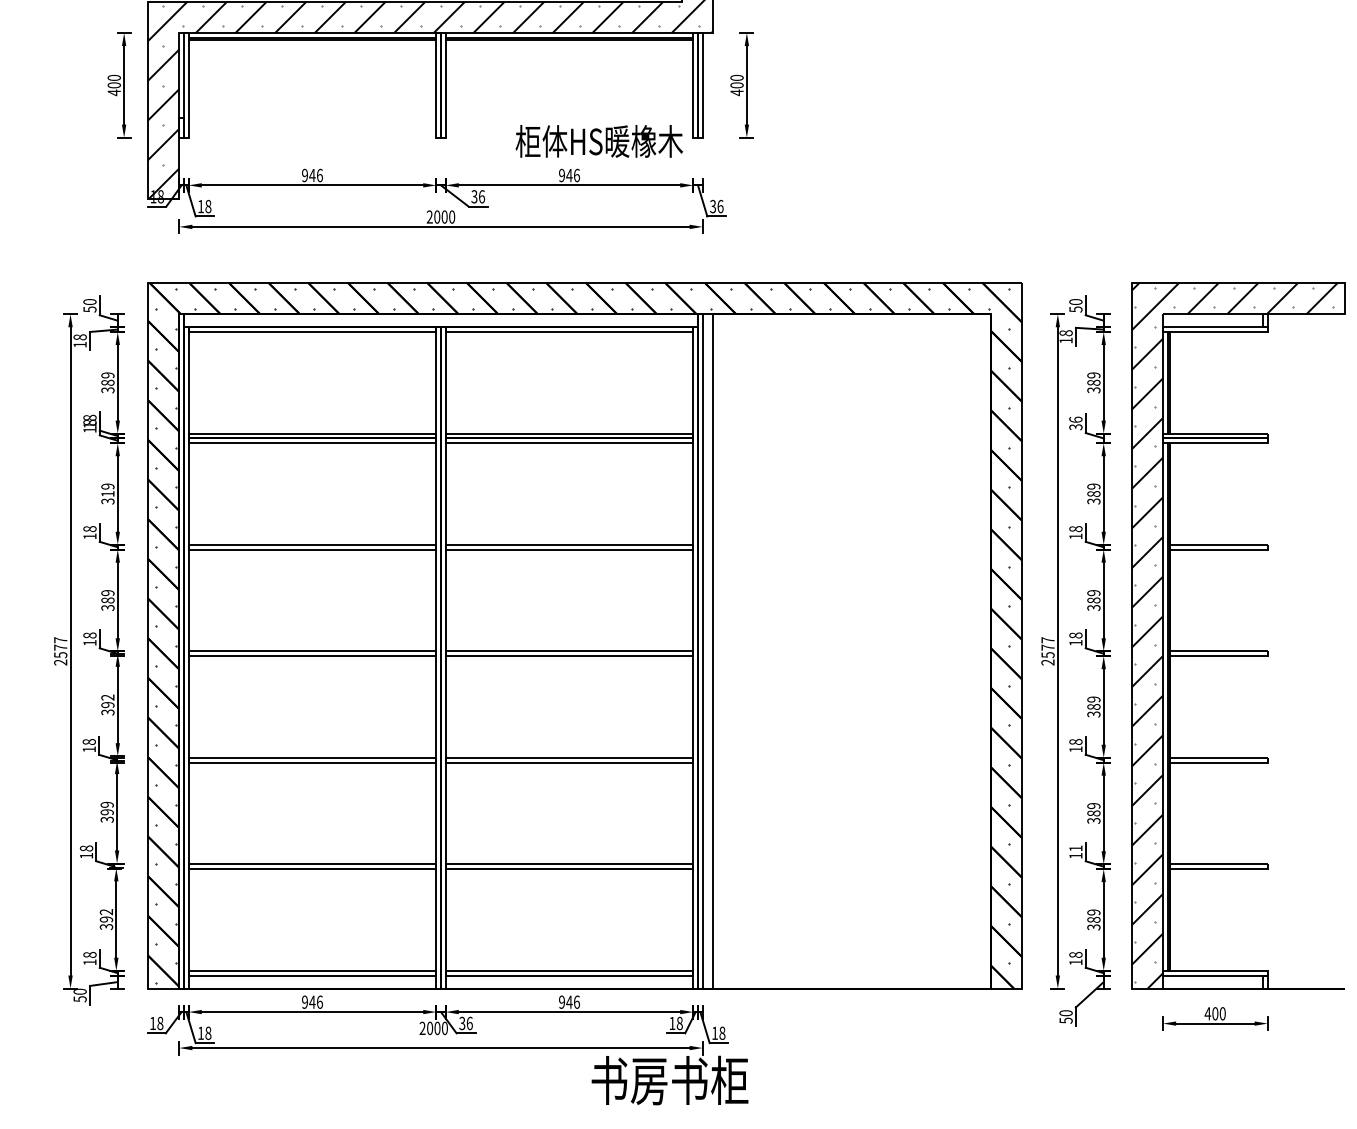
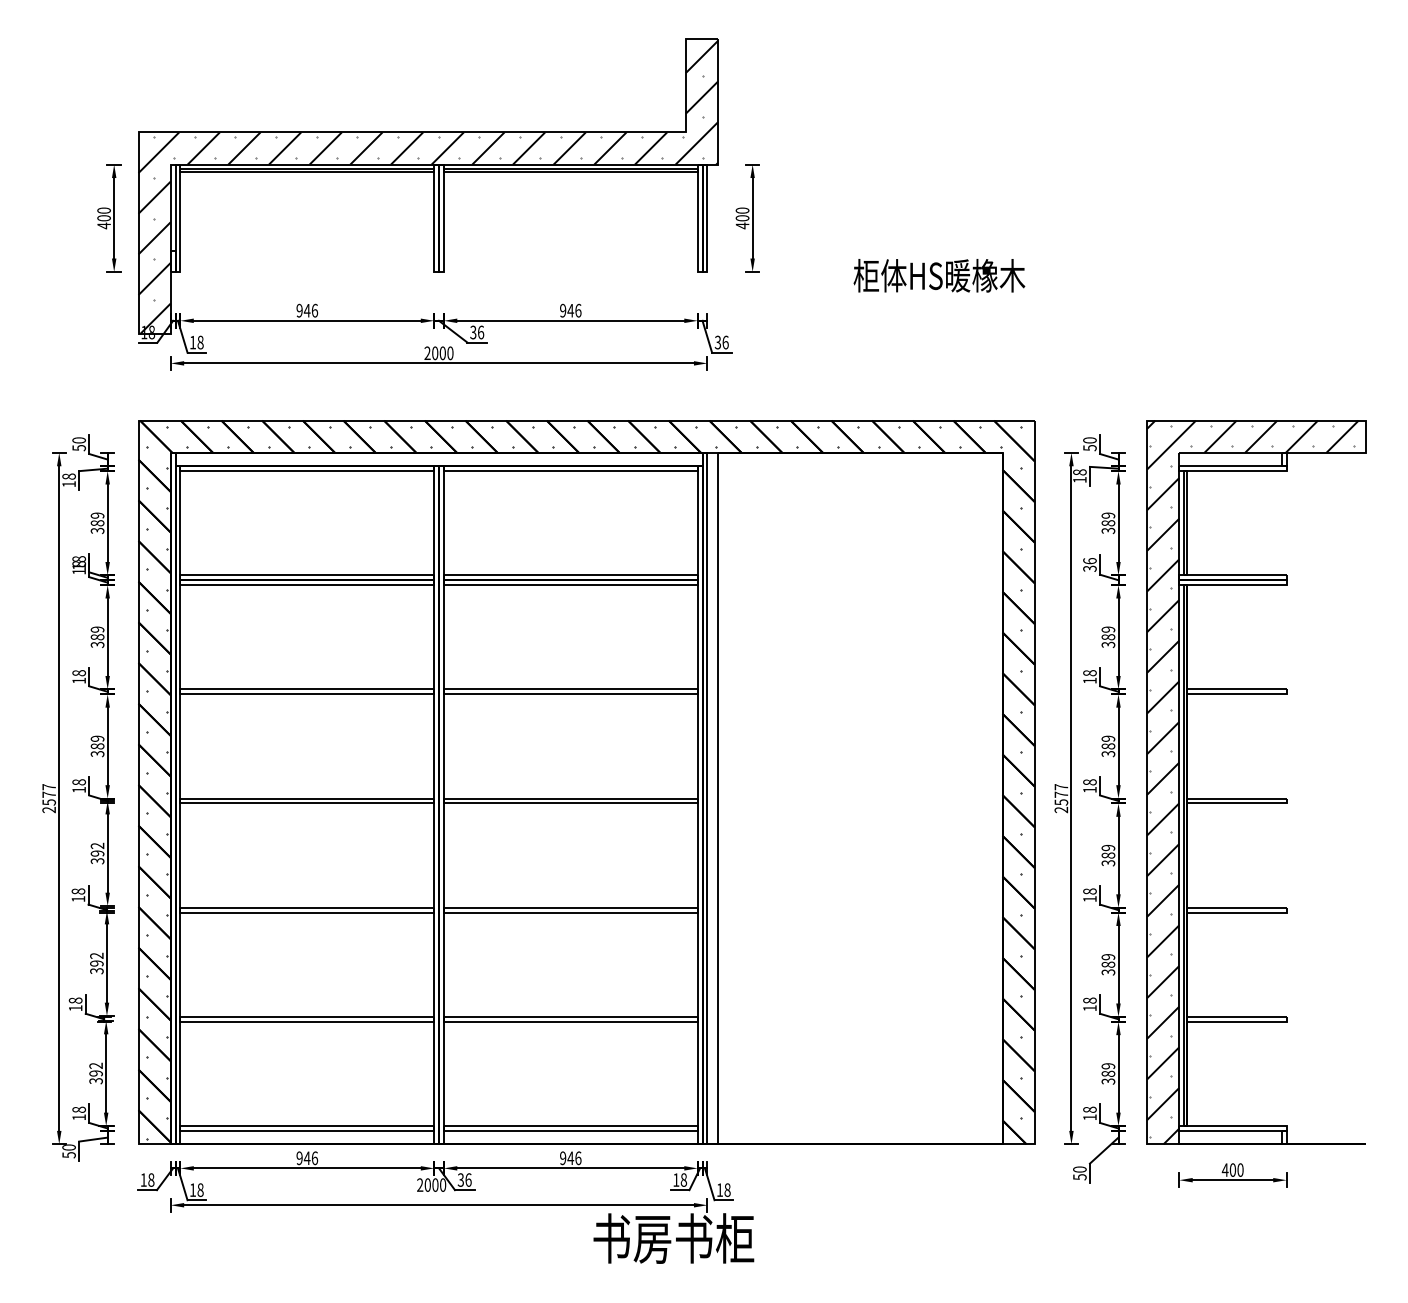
text: (599, 141) -> (939, 275), moved
text: (107, 494) -> (97, 637), 319 -> 389
text: (106, 804) -> (96, 955), 399 -> 392
text: (1075, 848) -> (1089, 1000), 11 -> 18

